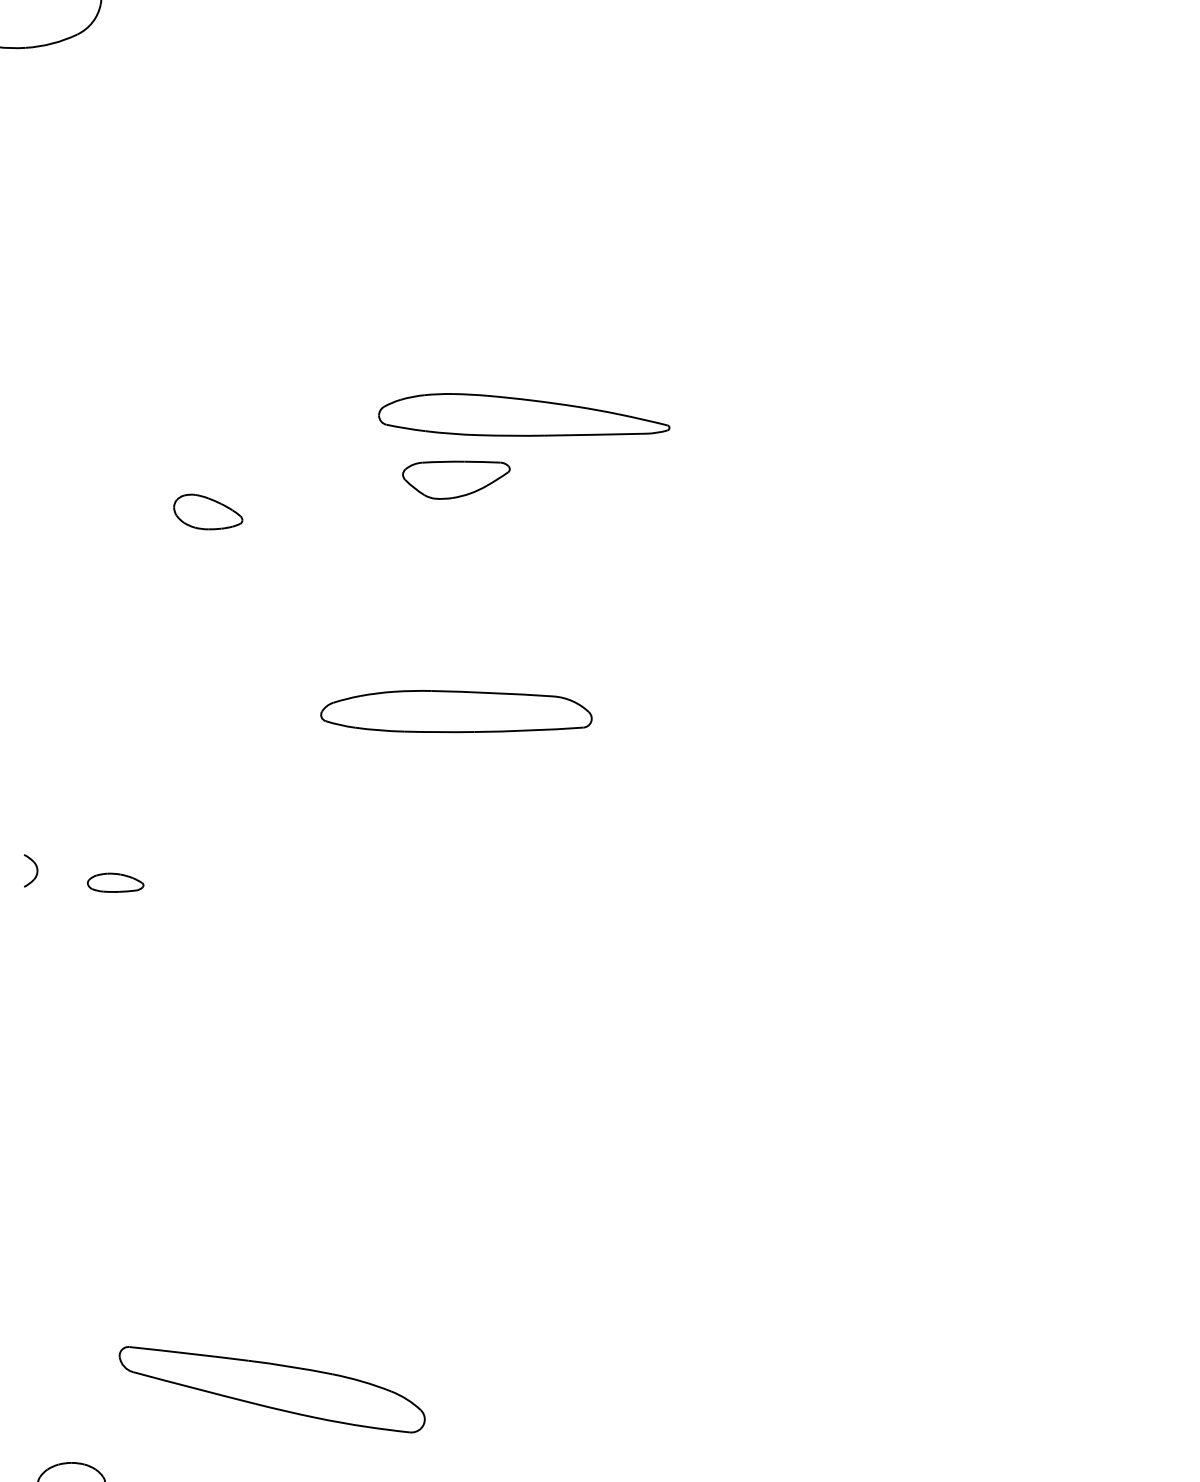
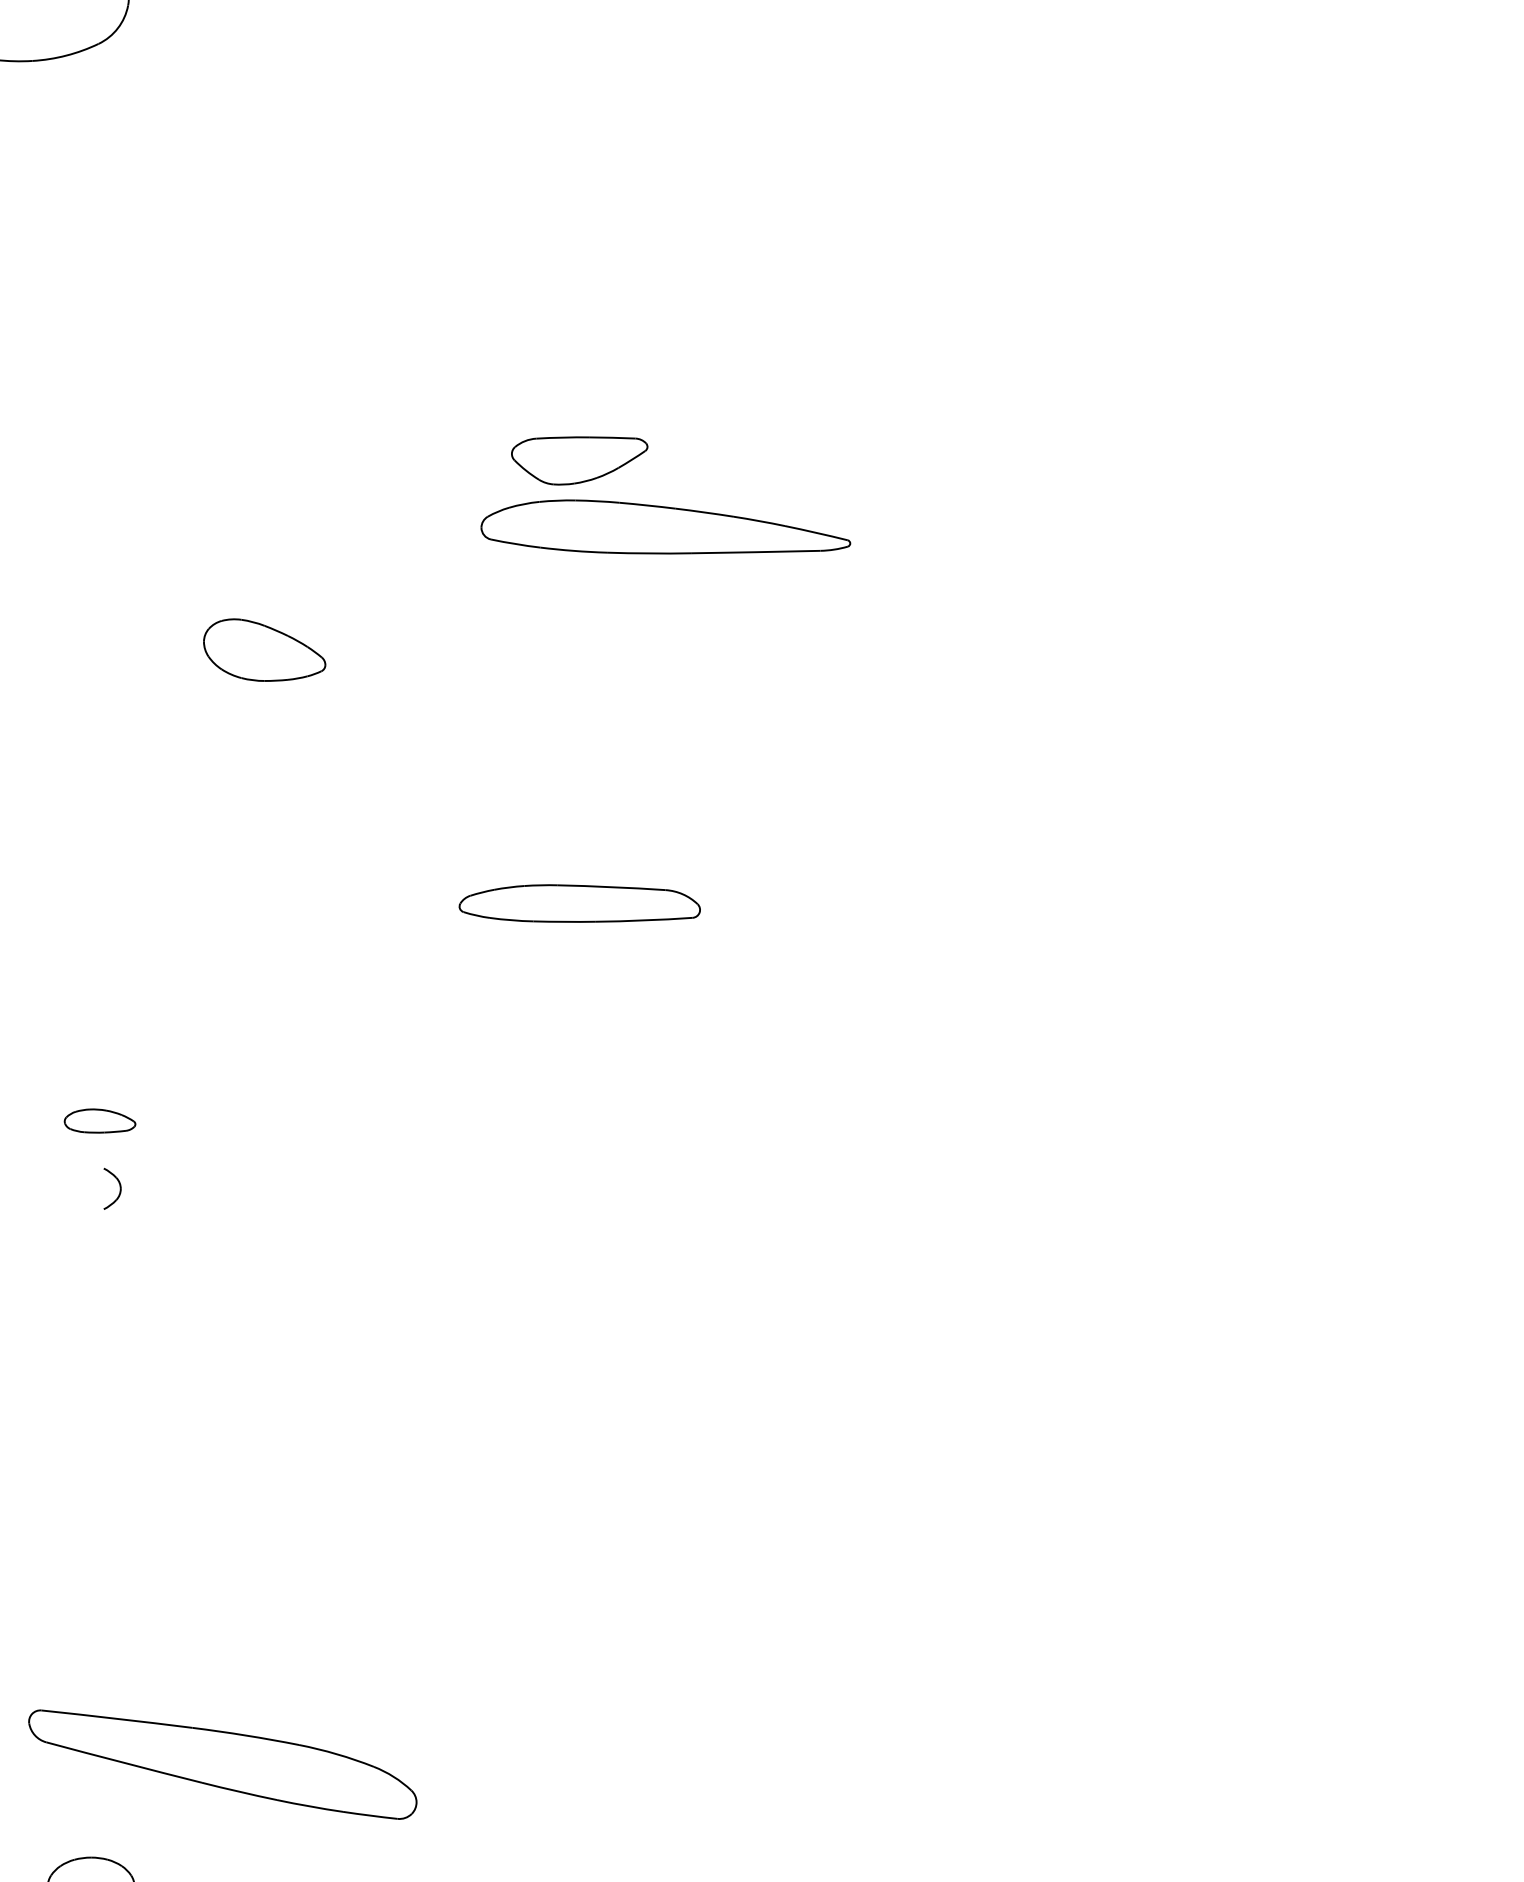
part: (456, 479) -> (579, 460), moved
part: (208, 512) -> (264, 650), size x1.4
part: (456, 711) -> (579, 903), size x0.7
part: (36, 870) -> (119, 1188), moved
part: (115, 882) -> (99, 1120), moved
part: (271, 1389) -> (222, 1764), moved

